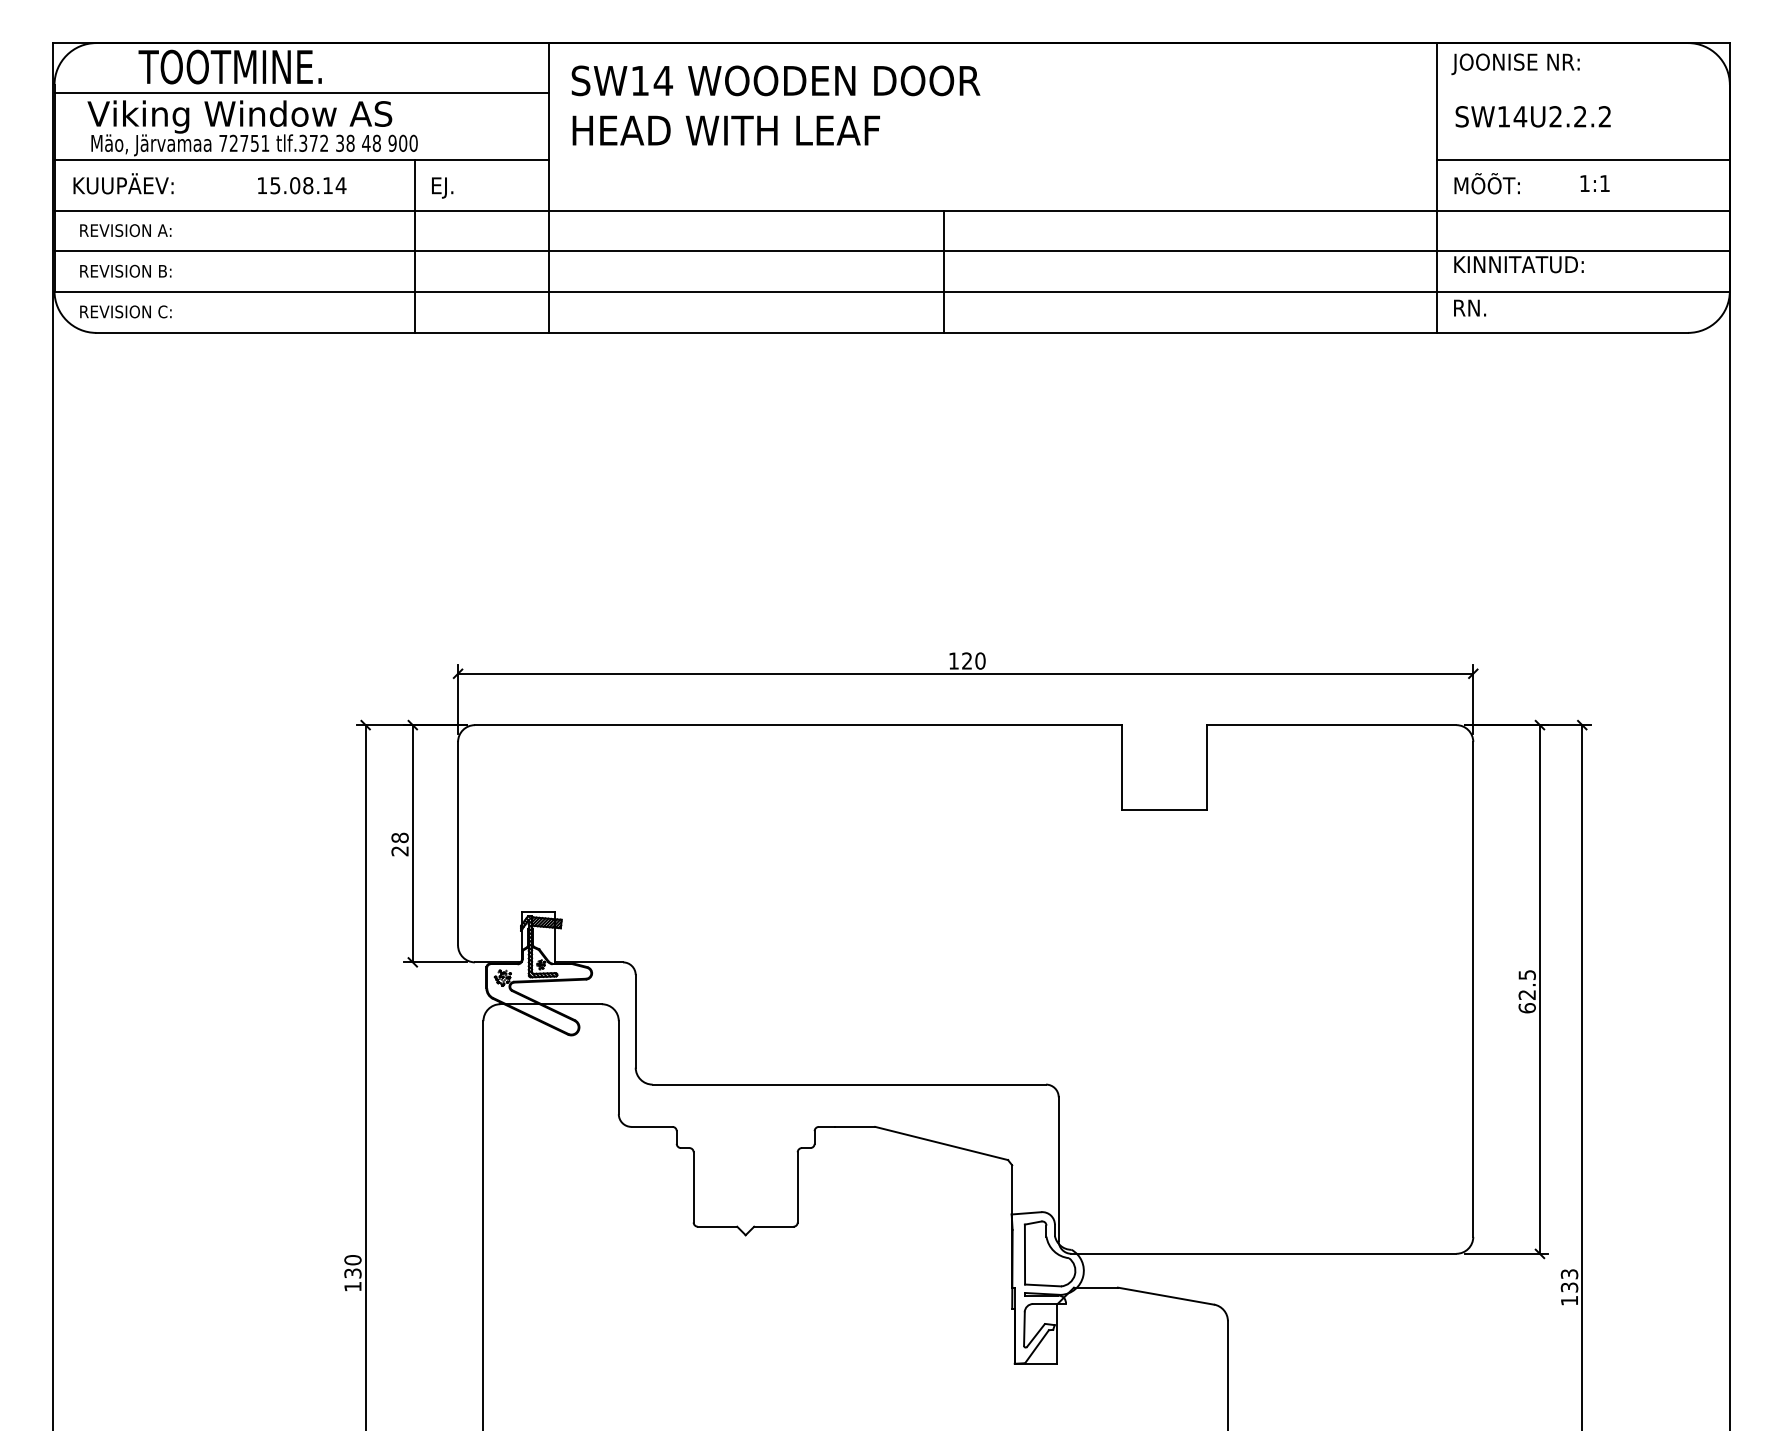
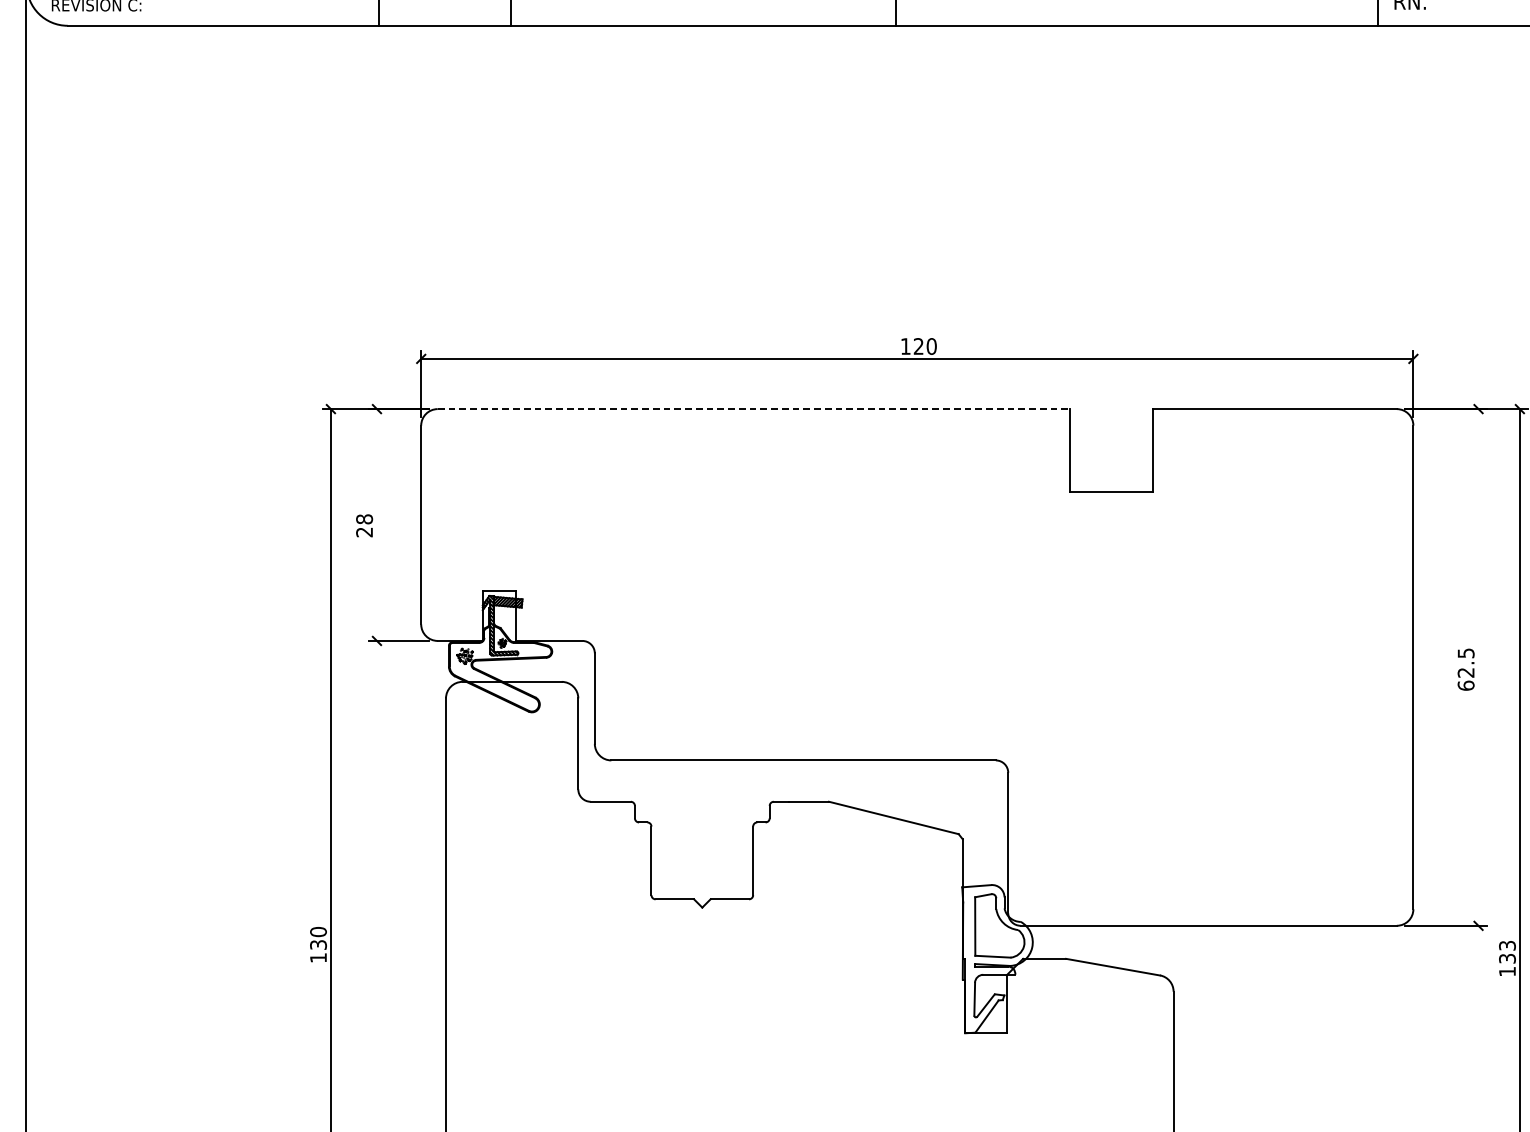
line: (798, 725) -> (753, 409), solid -> dashed
line: (412, 843) -> (376, 524), removed
line: (1539, 989) -> (1478, 667), removed

